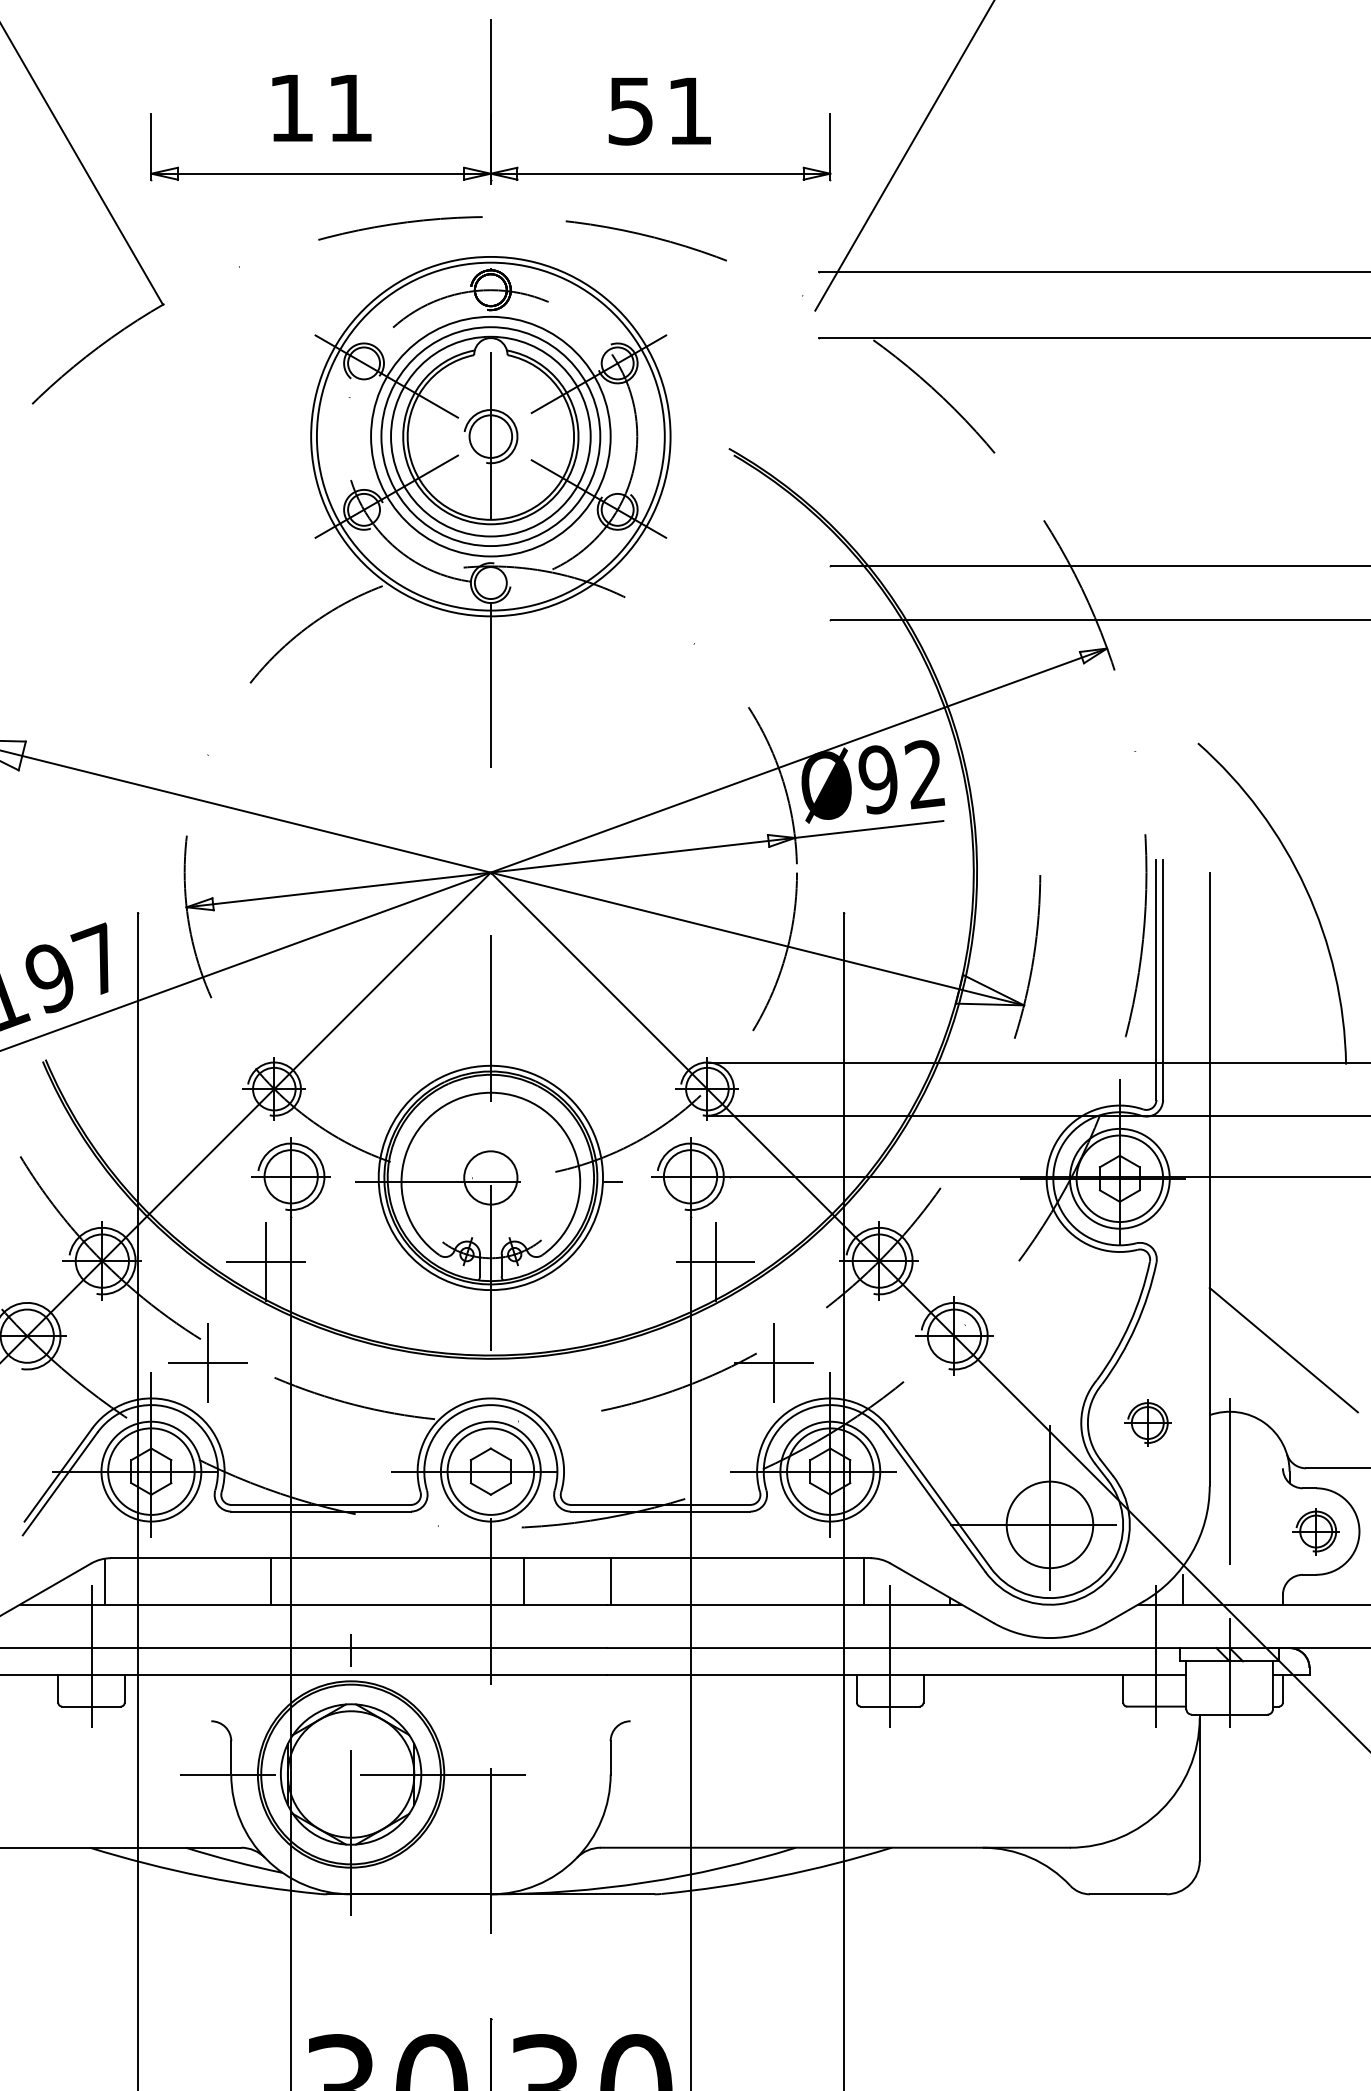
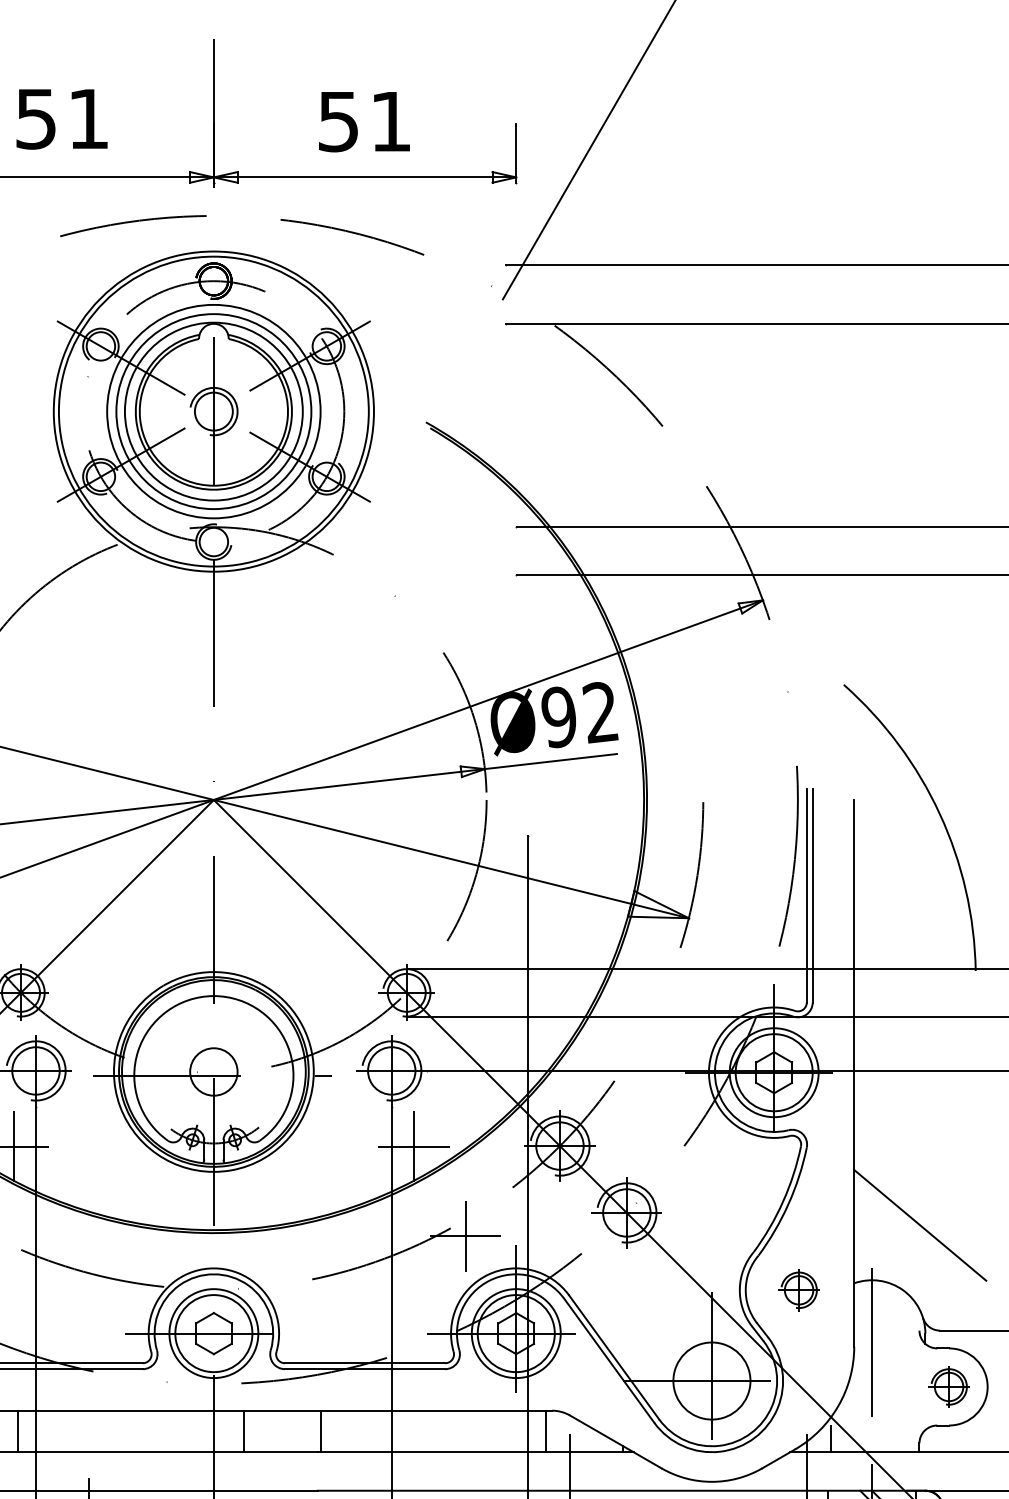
text: (290, 108) -> (35, 119), 11 -> 51

